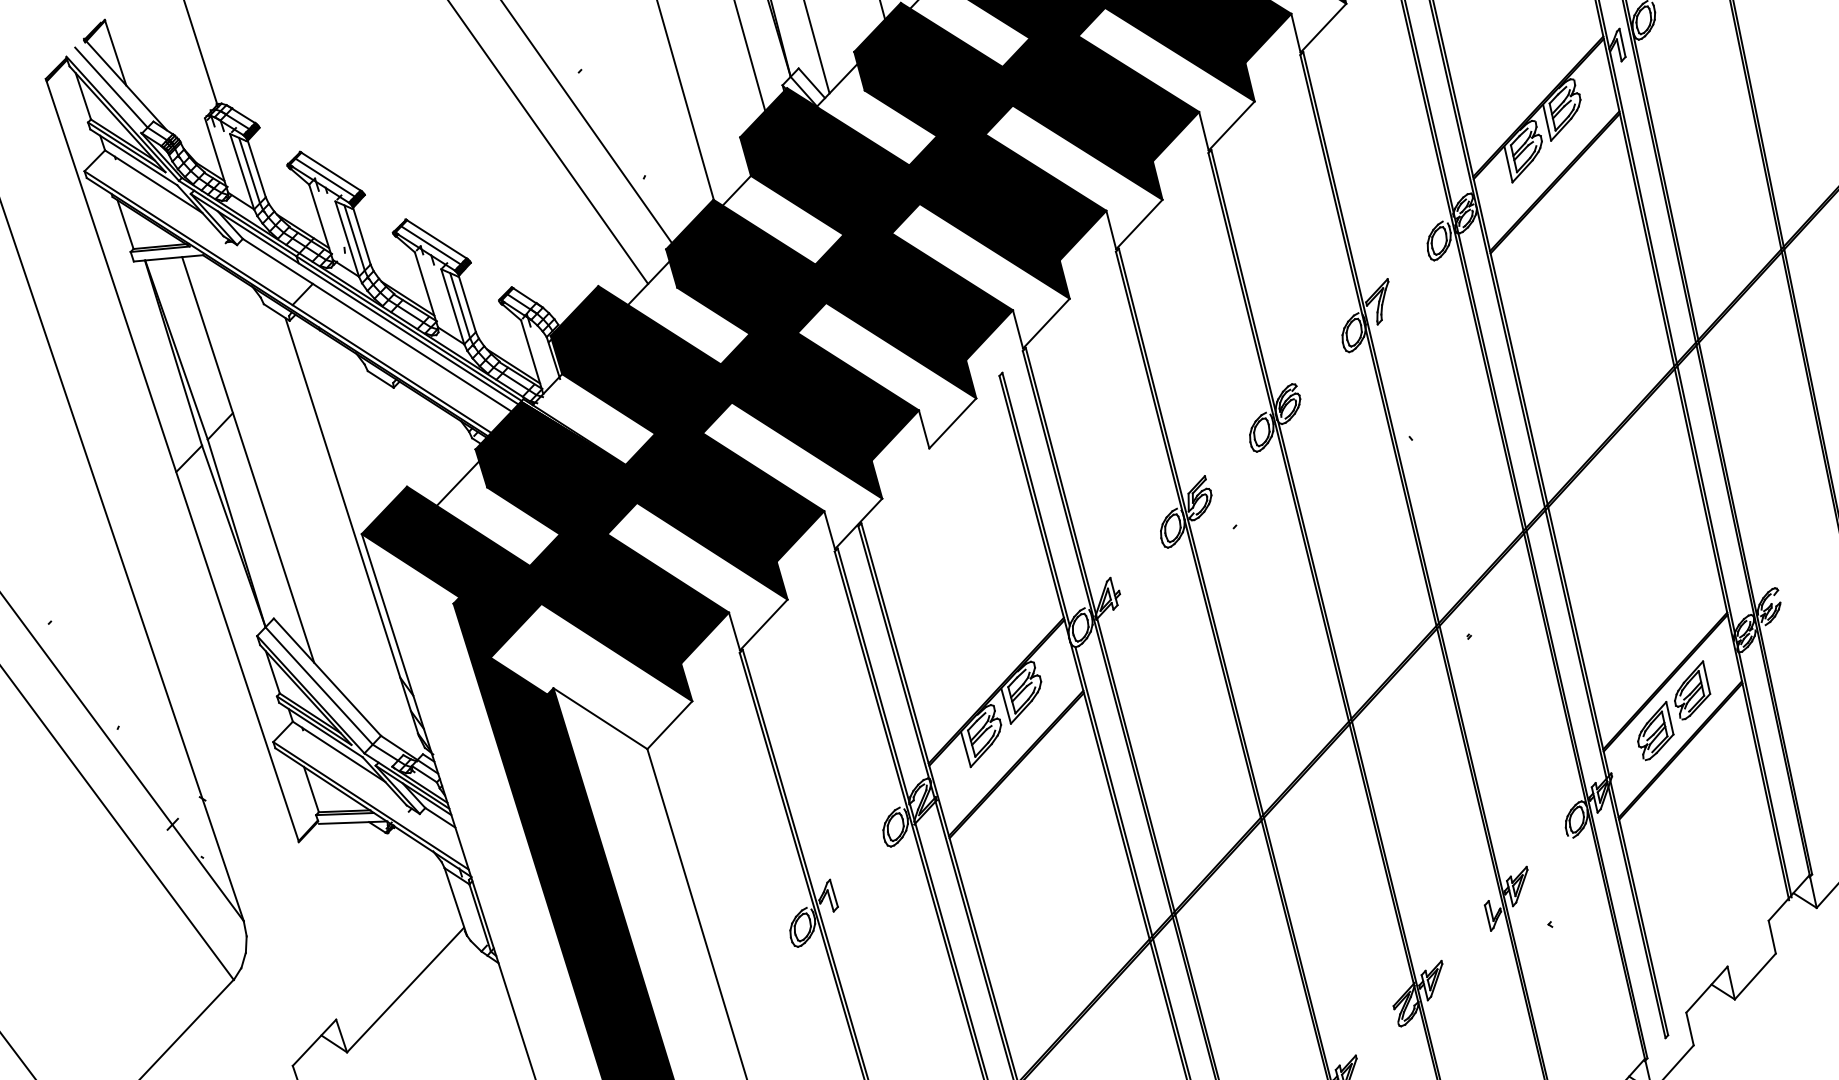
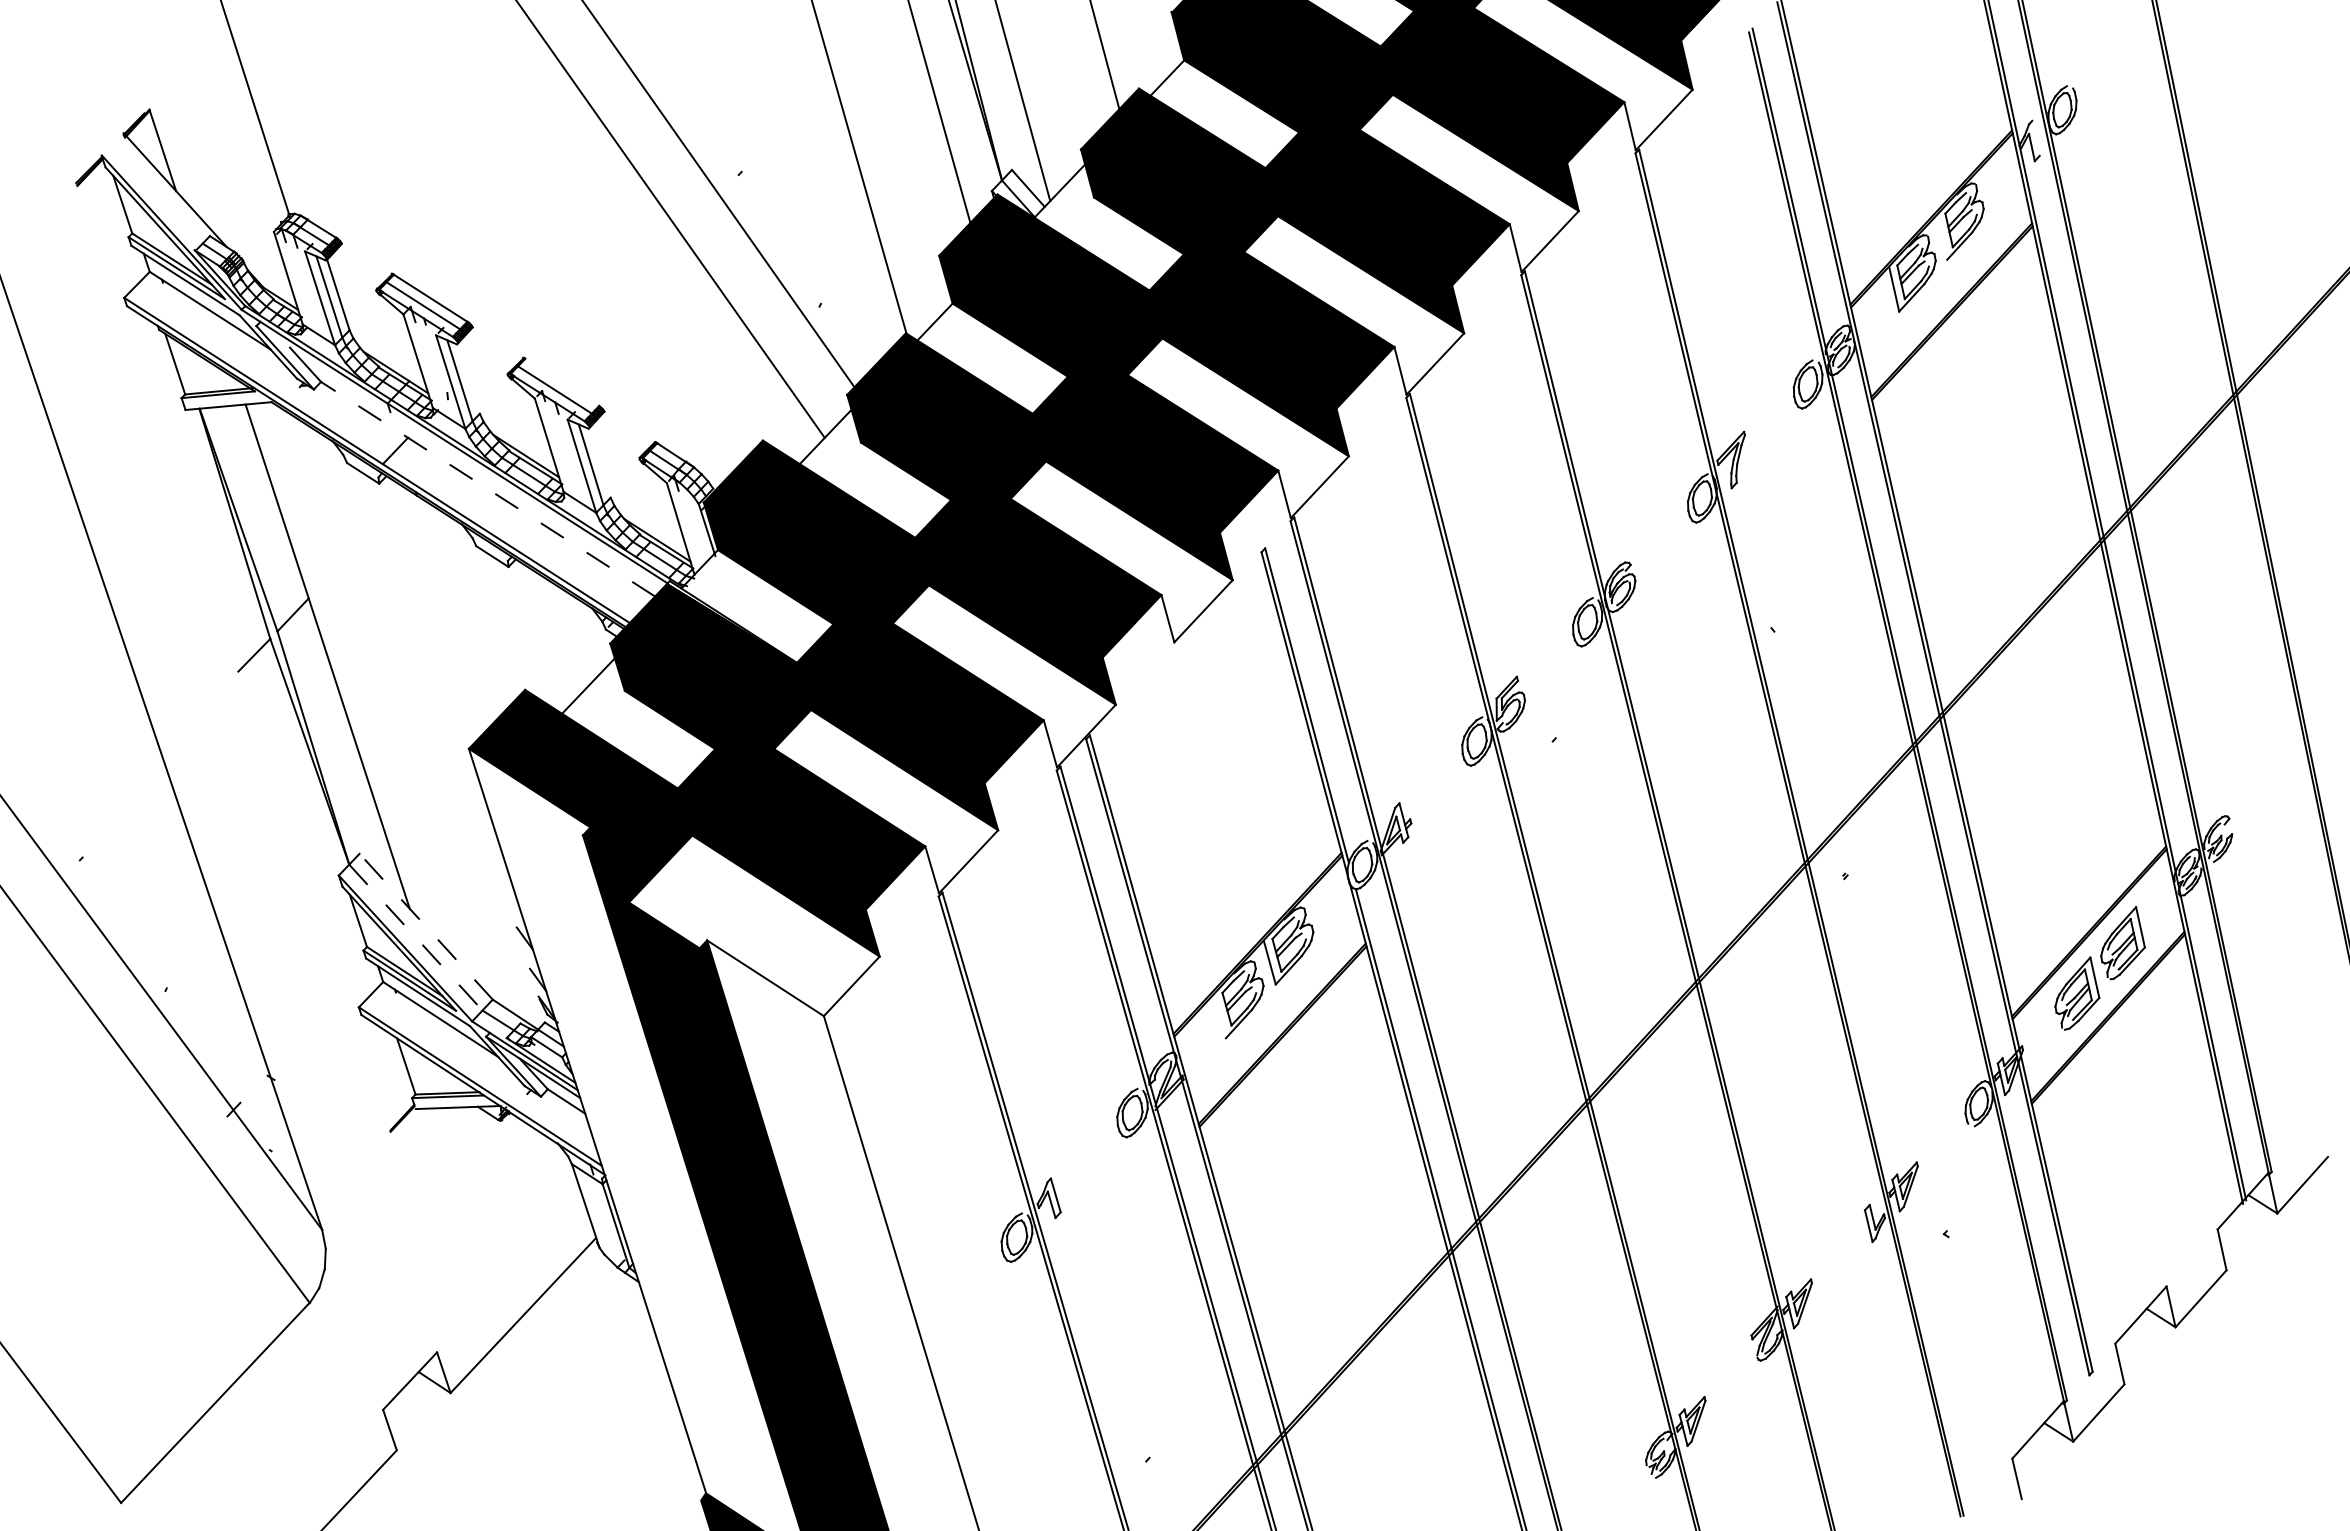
line: (1622, 42) -> (2035, 137), removed
line: (111, 87) -> (157, 193), removed
line: (1547, 122) -> (1942, 237), removed
line: (361, 235) -> (468, 377), removed
line: (437, 239) -> (562, 382), removed
line: (354, 298) -> (459, 456), removed
line: (466, 304) -> (599, 463), removed
line: (377, 325) -> (488, 489), solid -> dashed
line: (172, 459) -> (233, 656), removed
line: (351, 526) -> (456, 739), removed
line: (327, 677) -> (426, 926), solid -> dashed
line: (318, 685) -> (415, 937), solid -> dashed
line: (965, 749) -> (1219, 1016), removed

